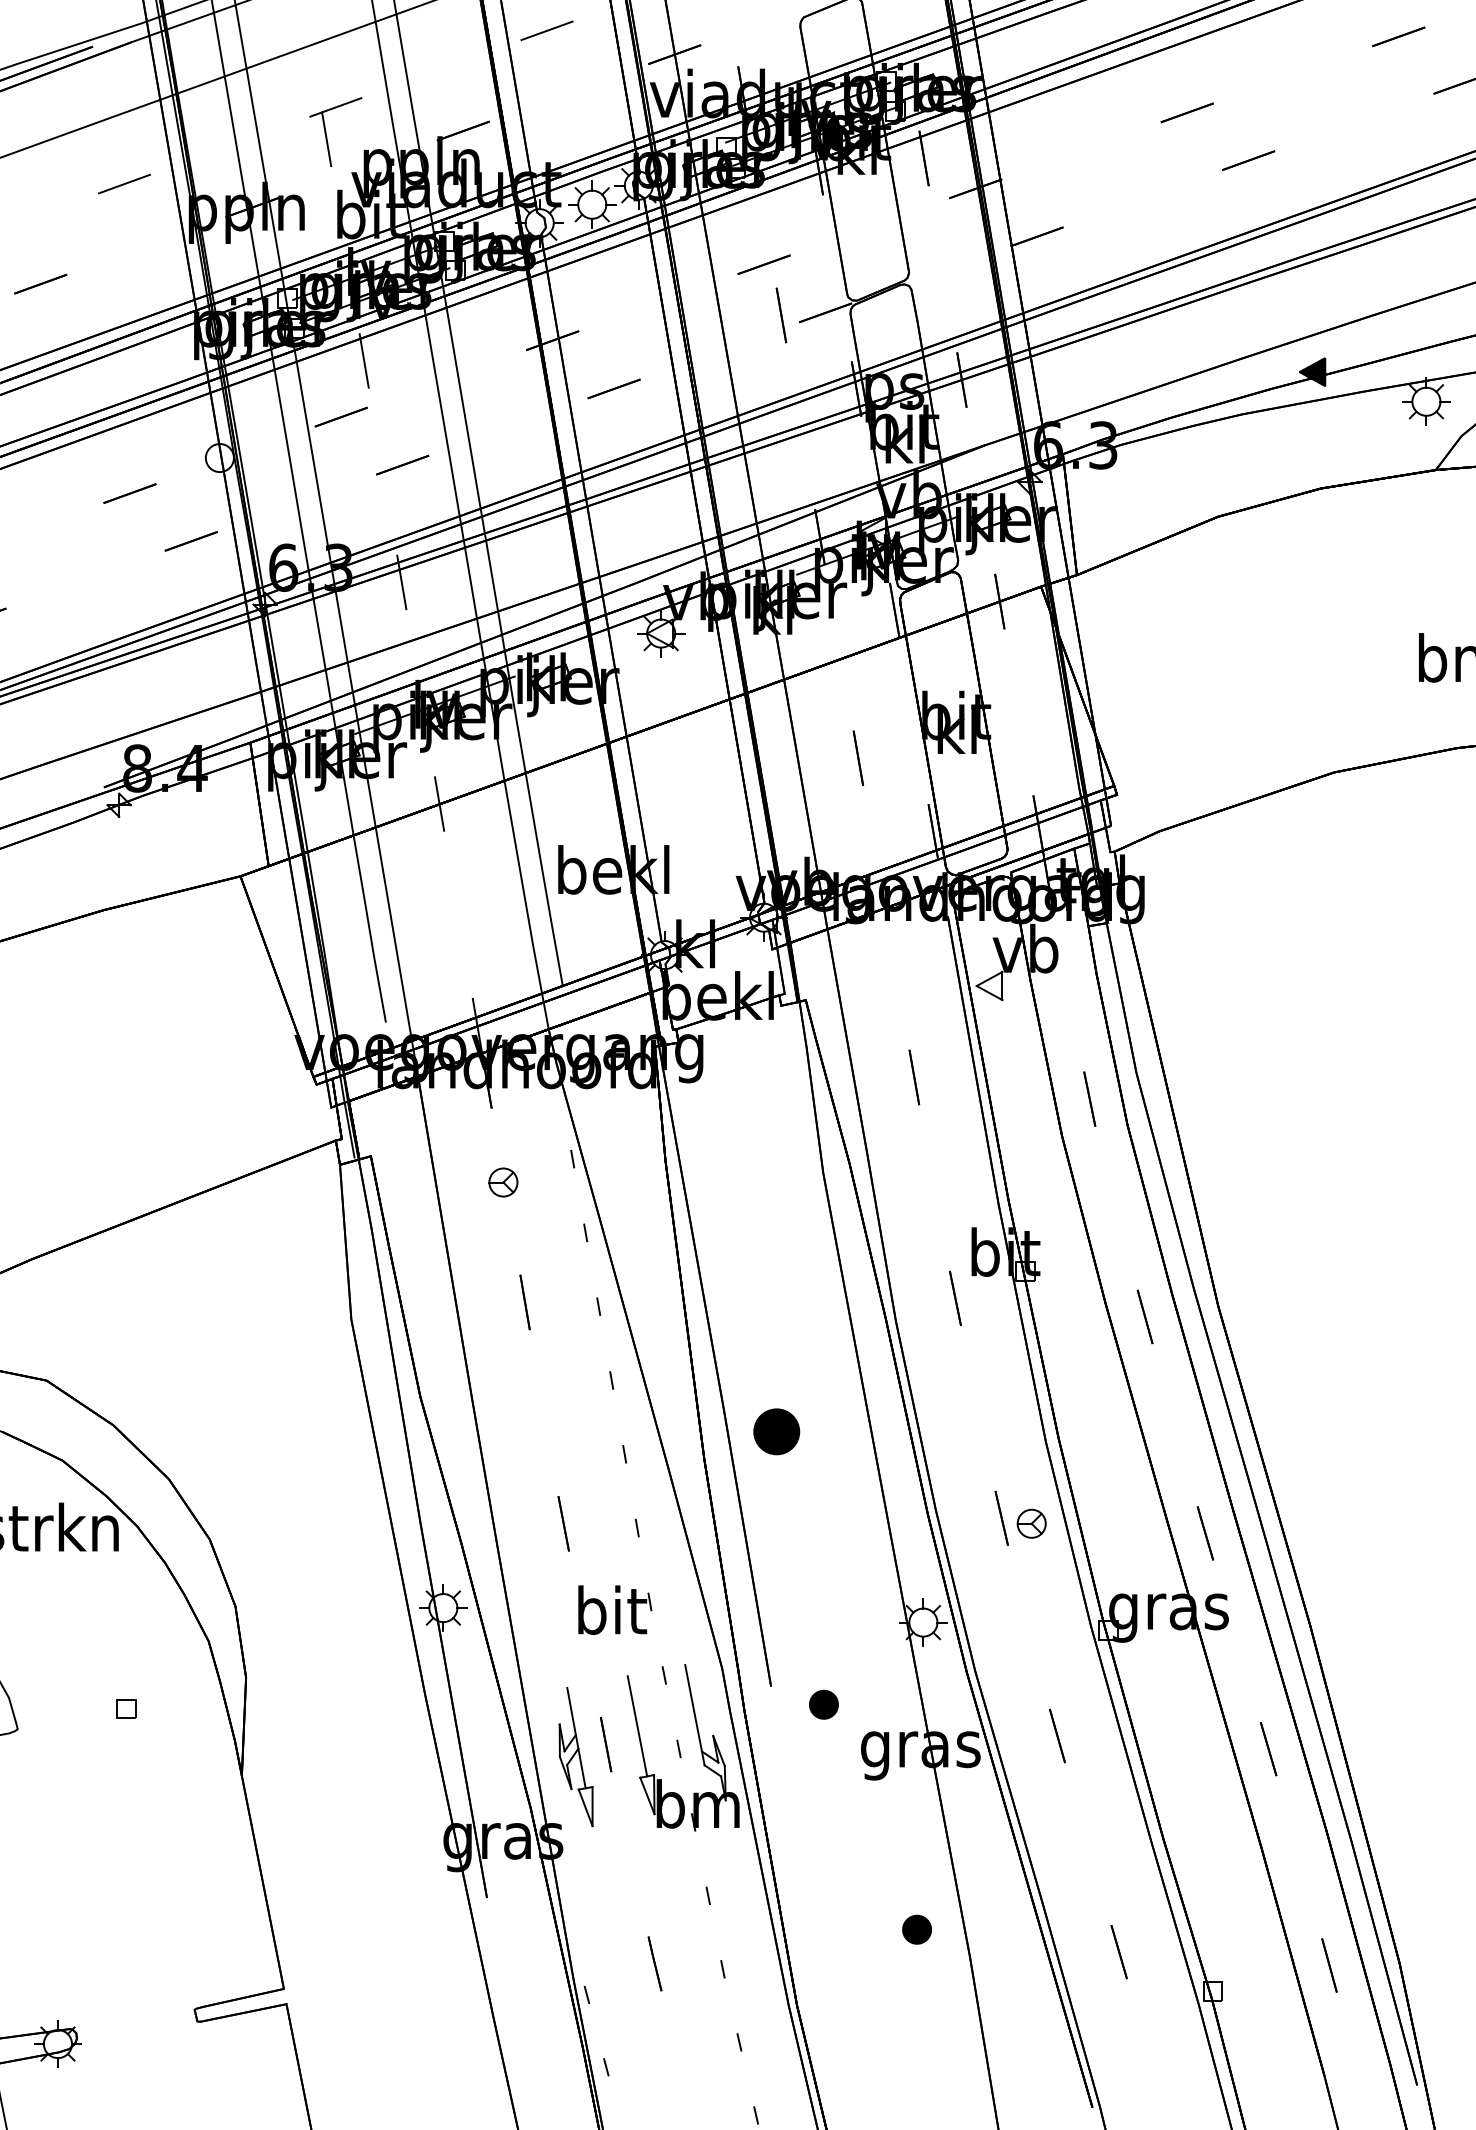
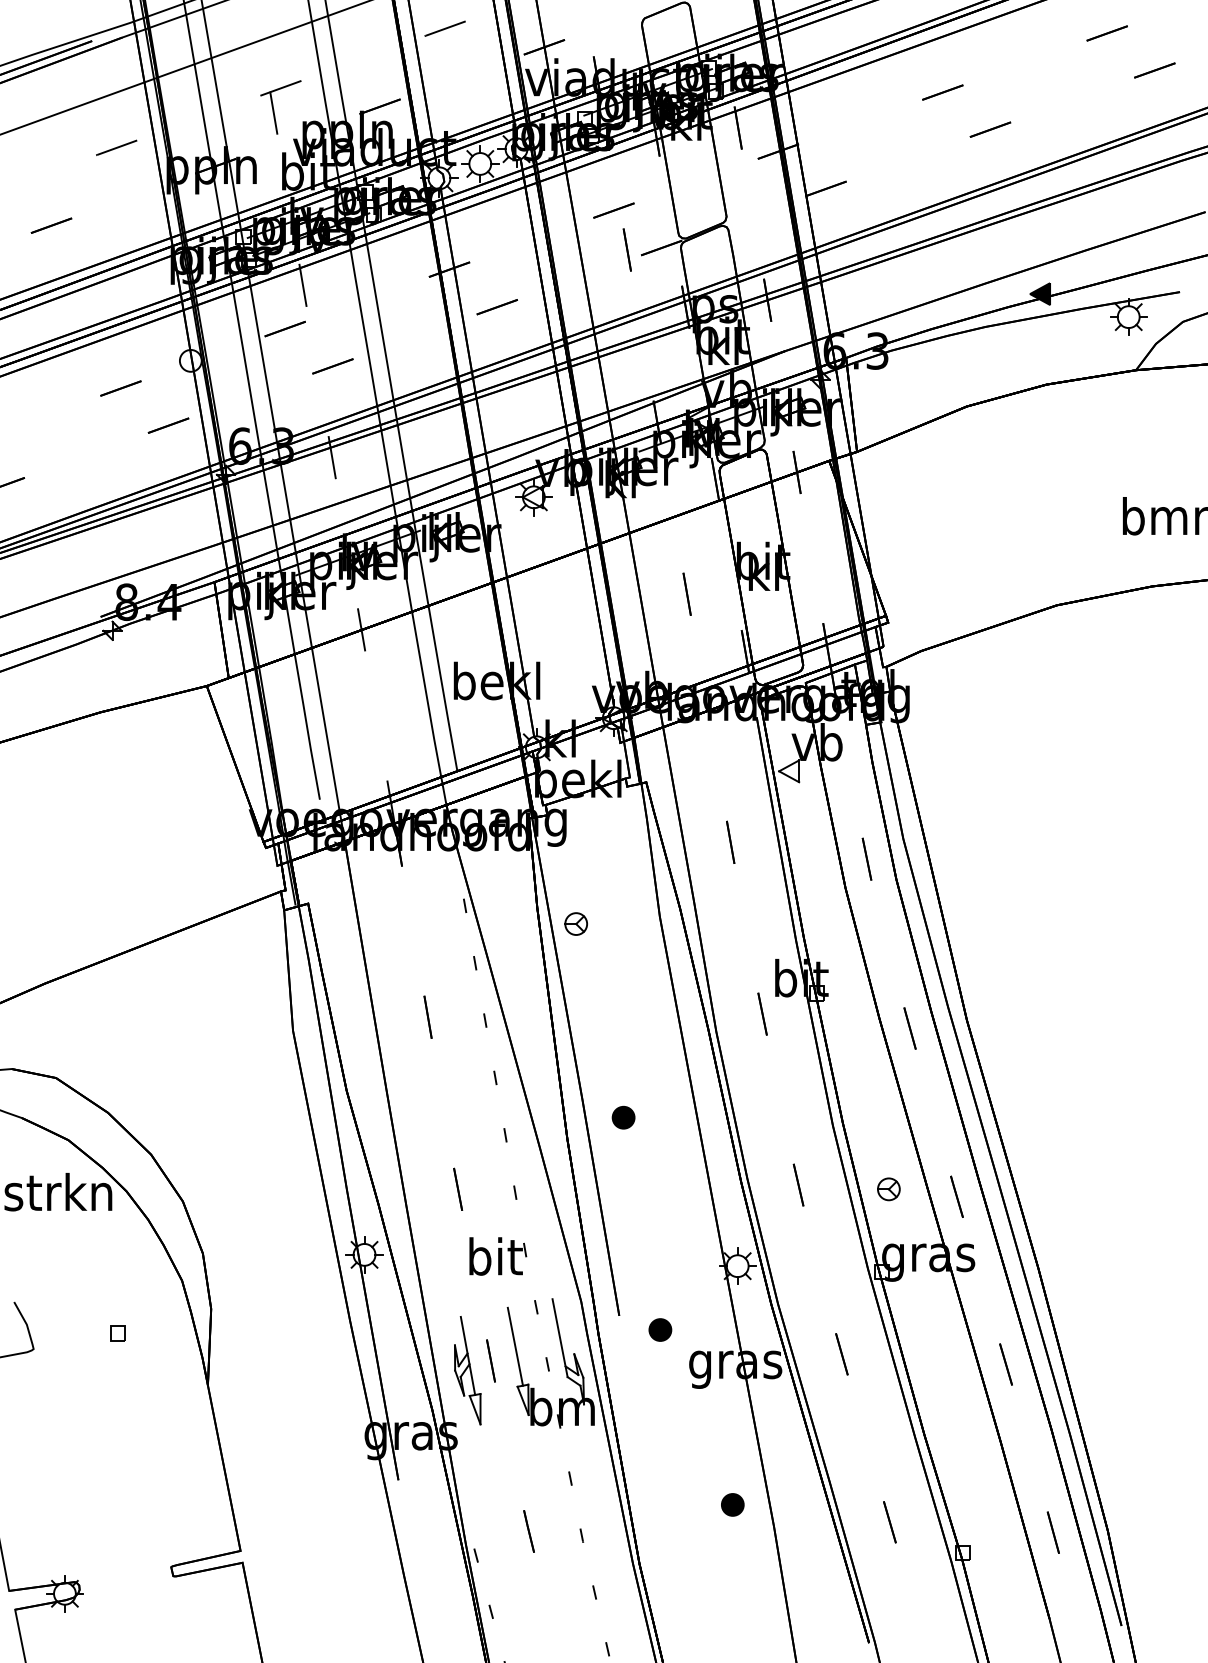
part: (502, 1181) -> (575, 923), moved
part: (776, 1431) -> (623, 1117), size x0.62
part: (1031, 1523) -> (888, 1189), moved

